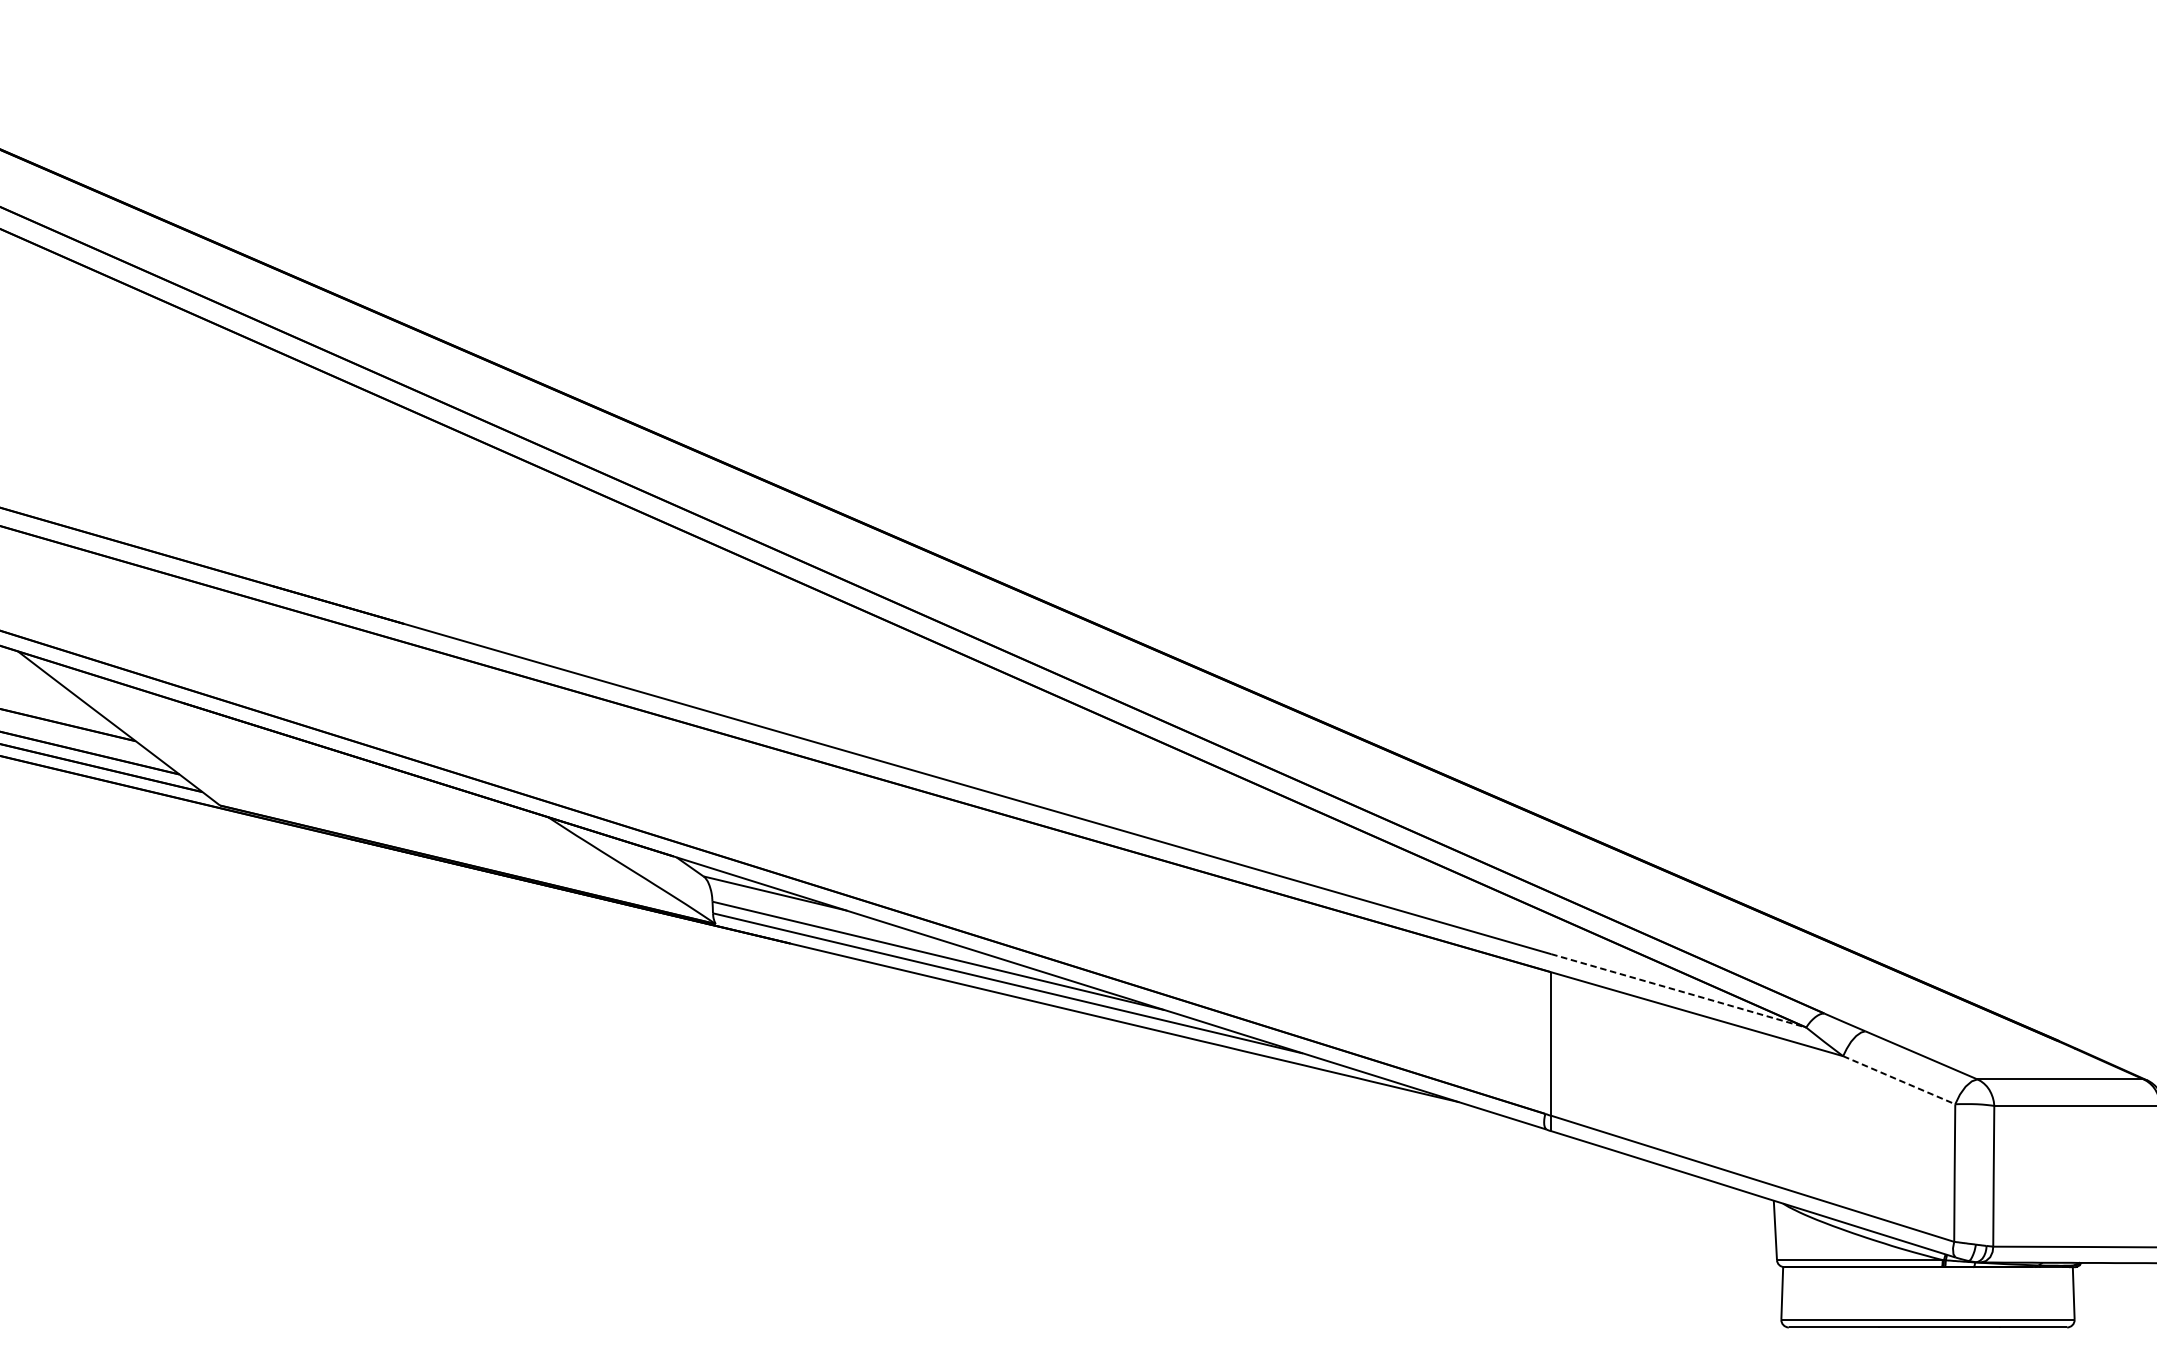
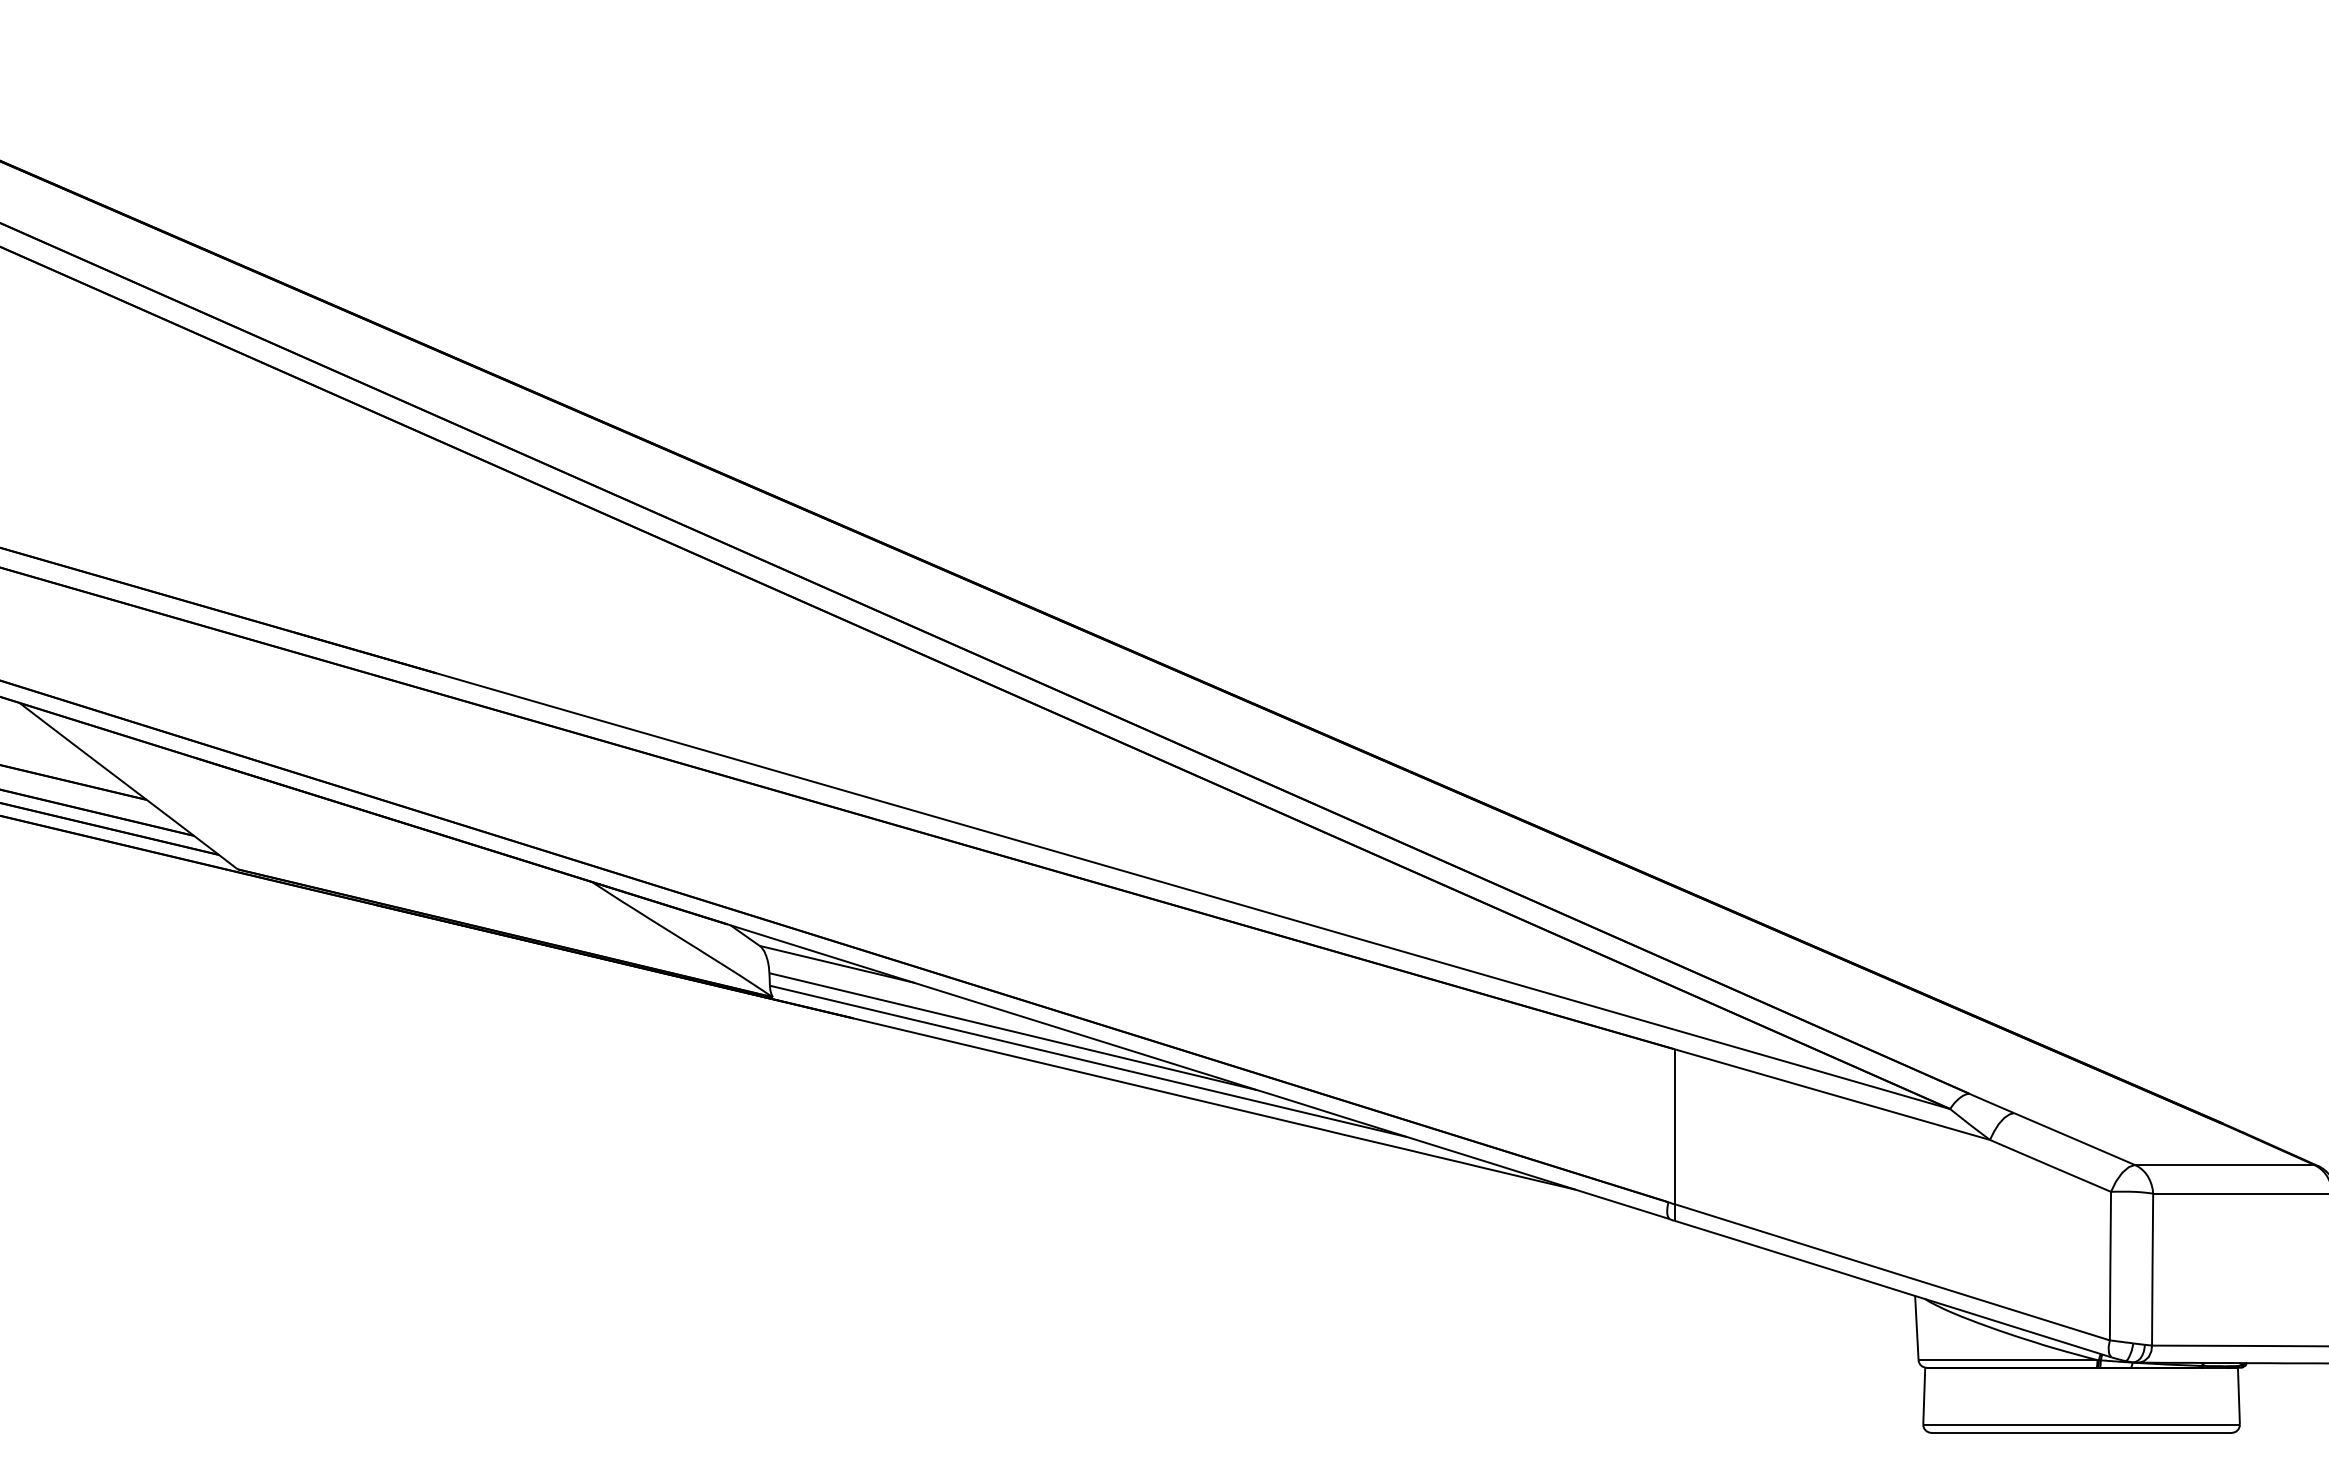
line: (1678, 990) -> (1812, 1069), dashed -> solid
line: (1899, 1079) -> (2050, 1165), dashed -> solid

